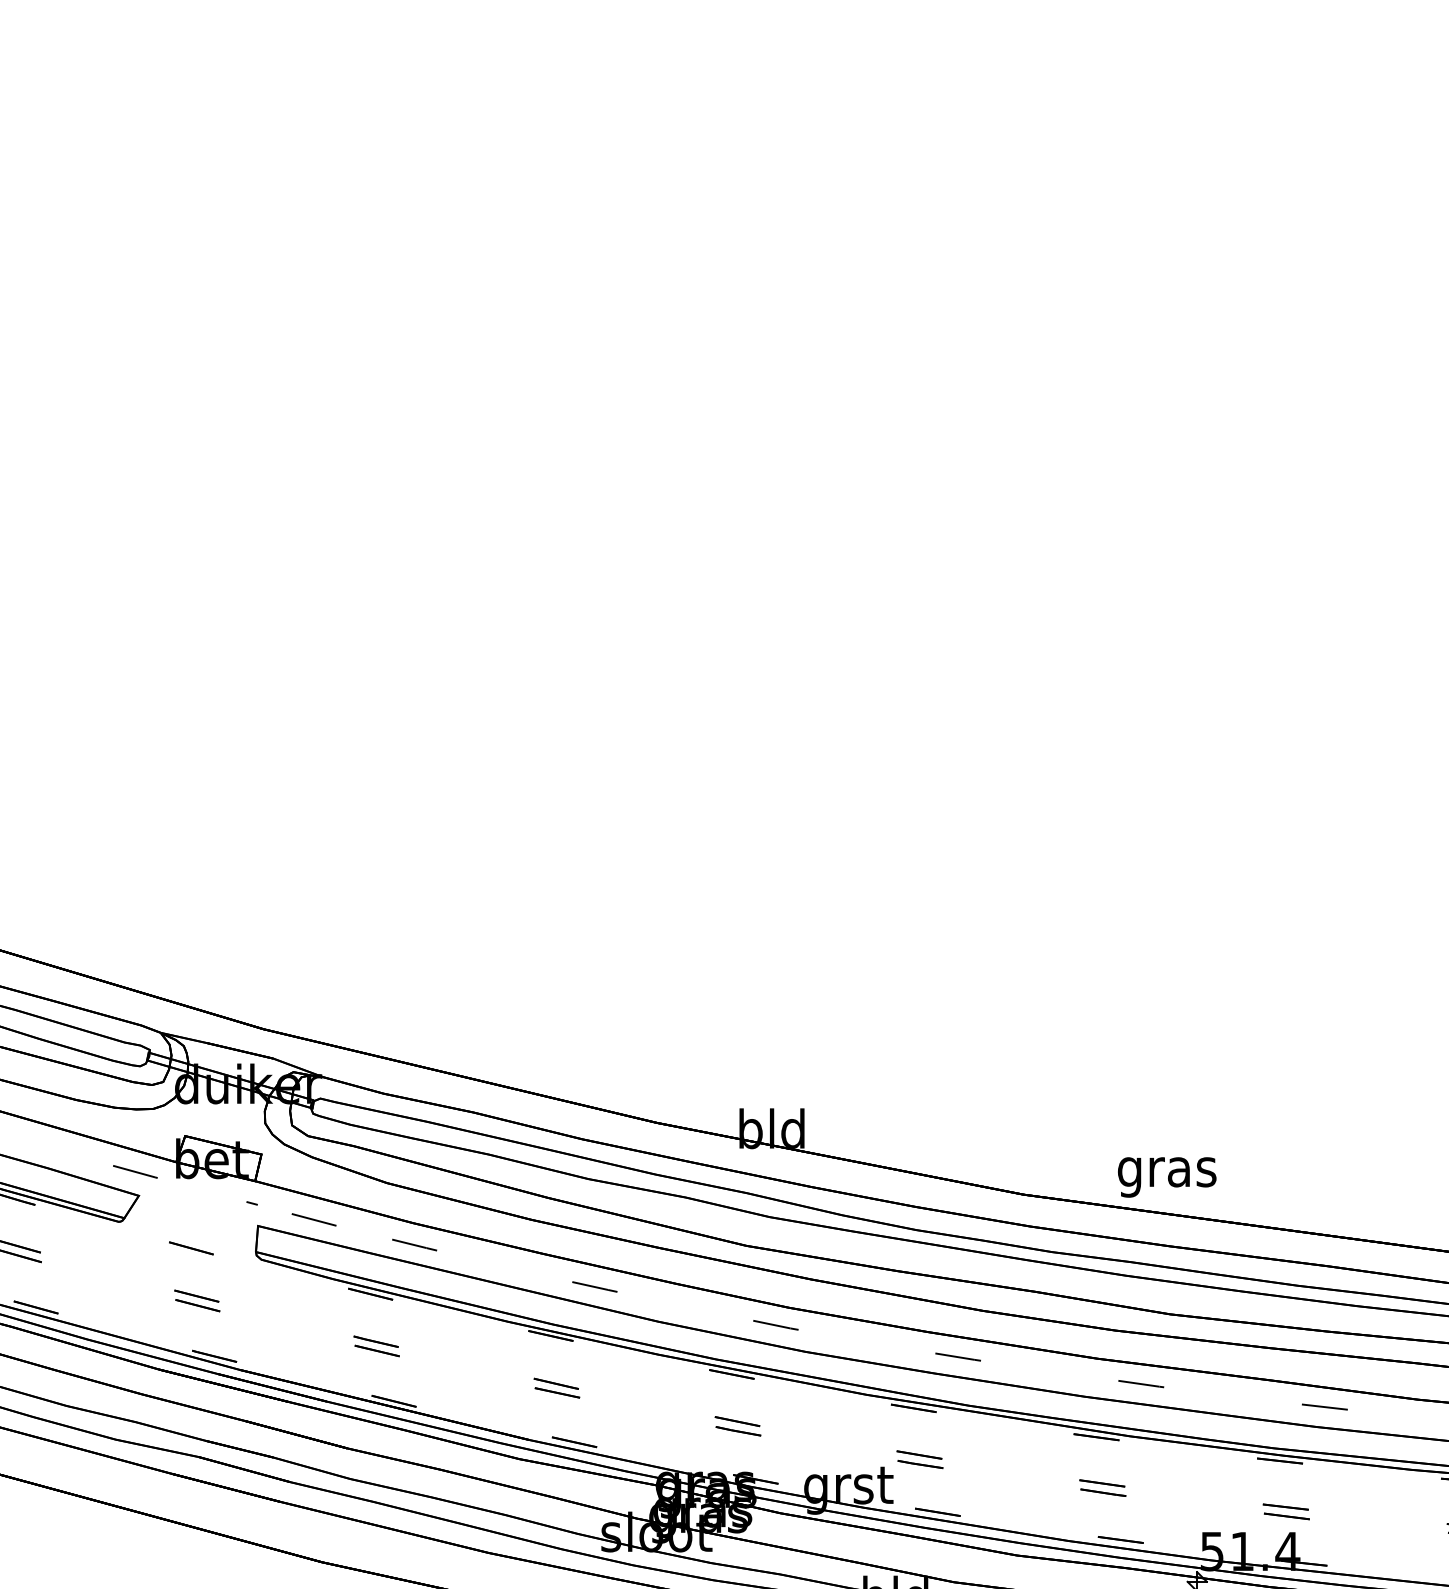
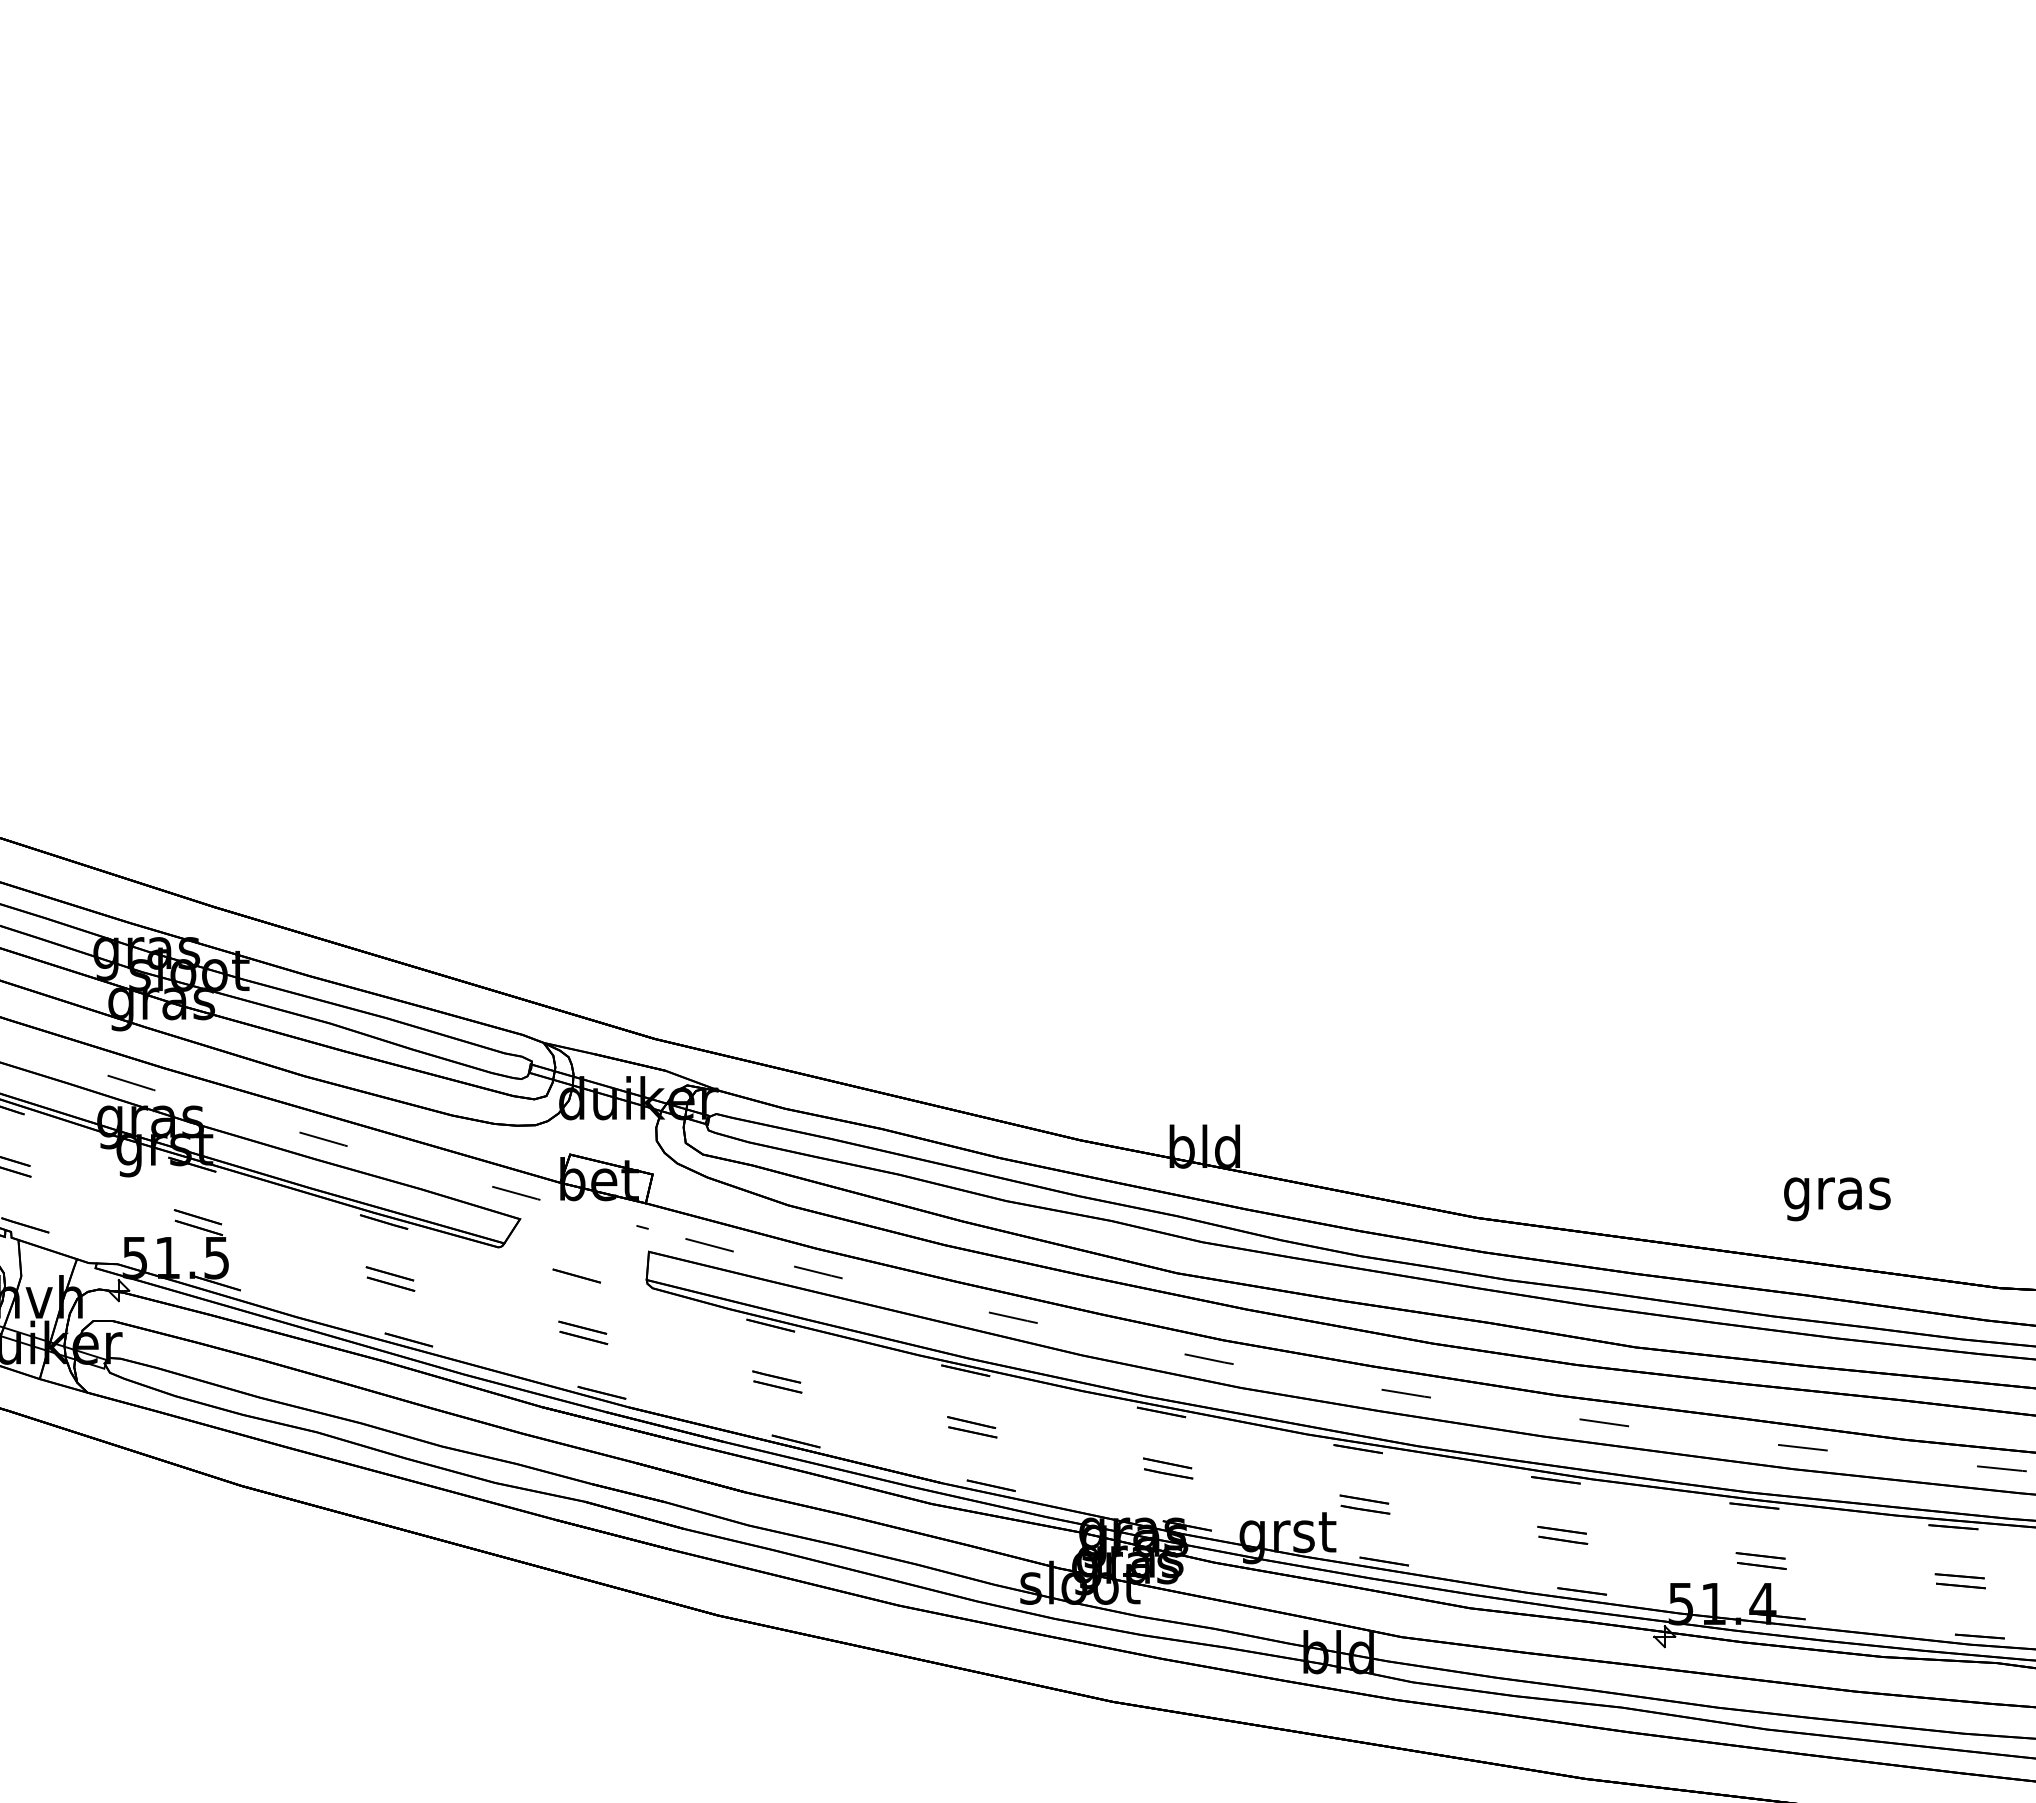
text: (1167, 1177) -> (1837, 1199), moved

